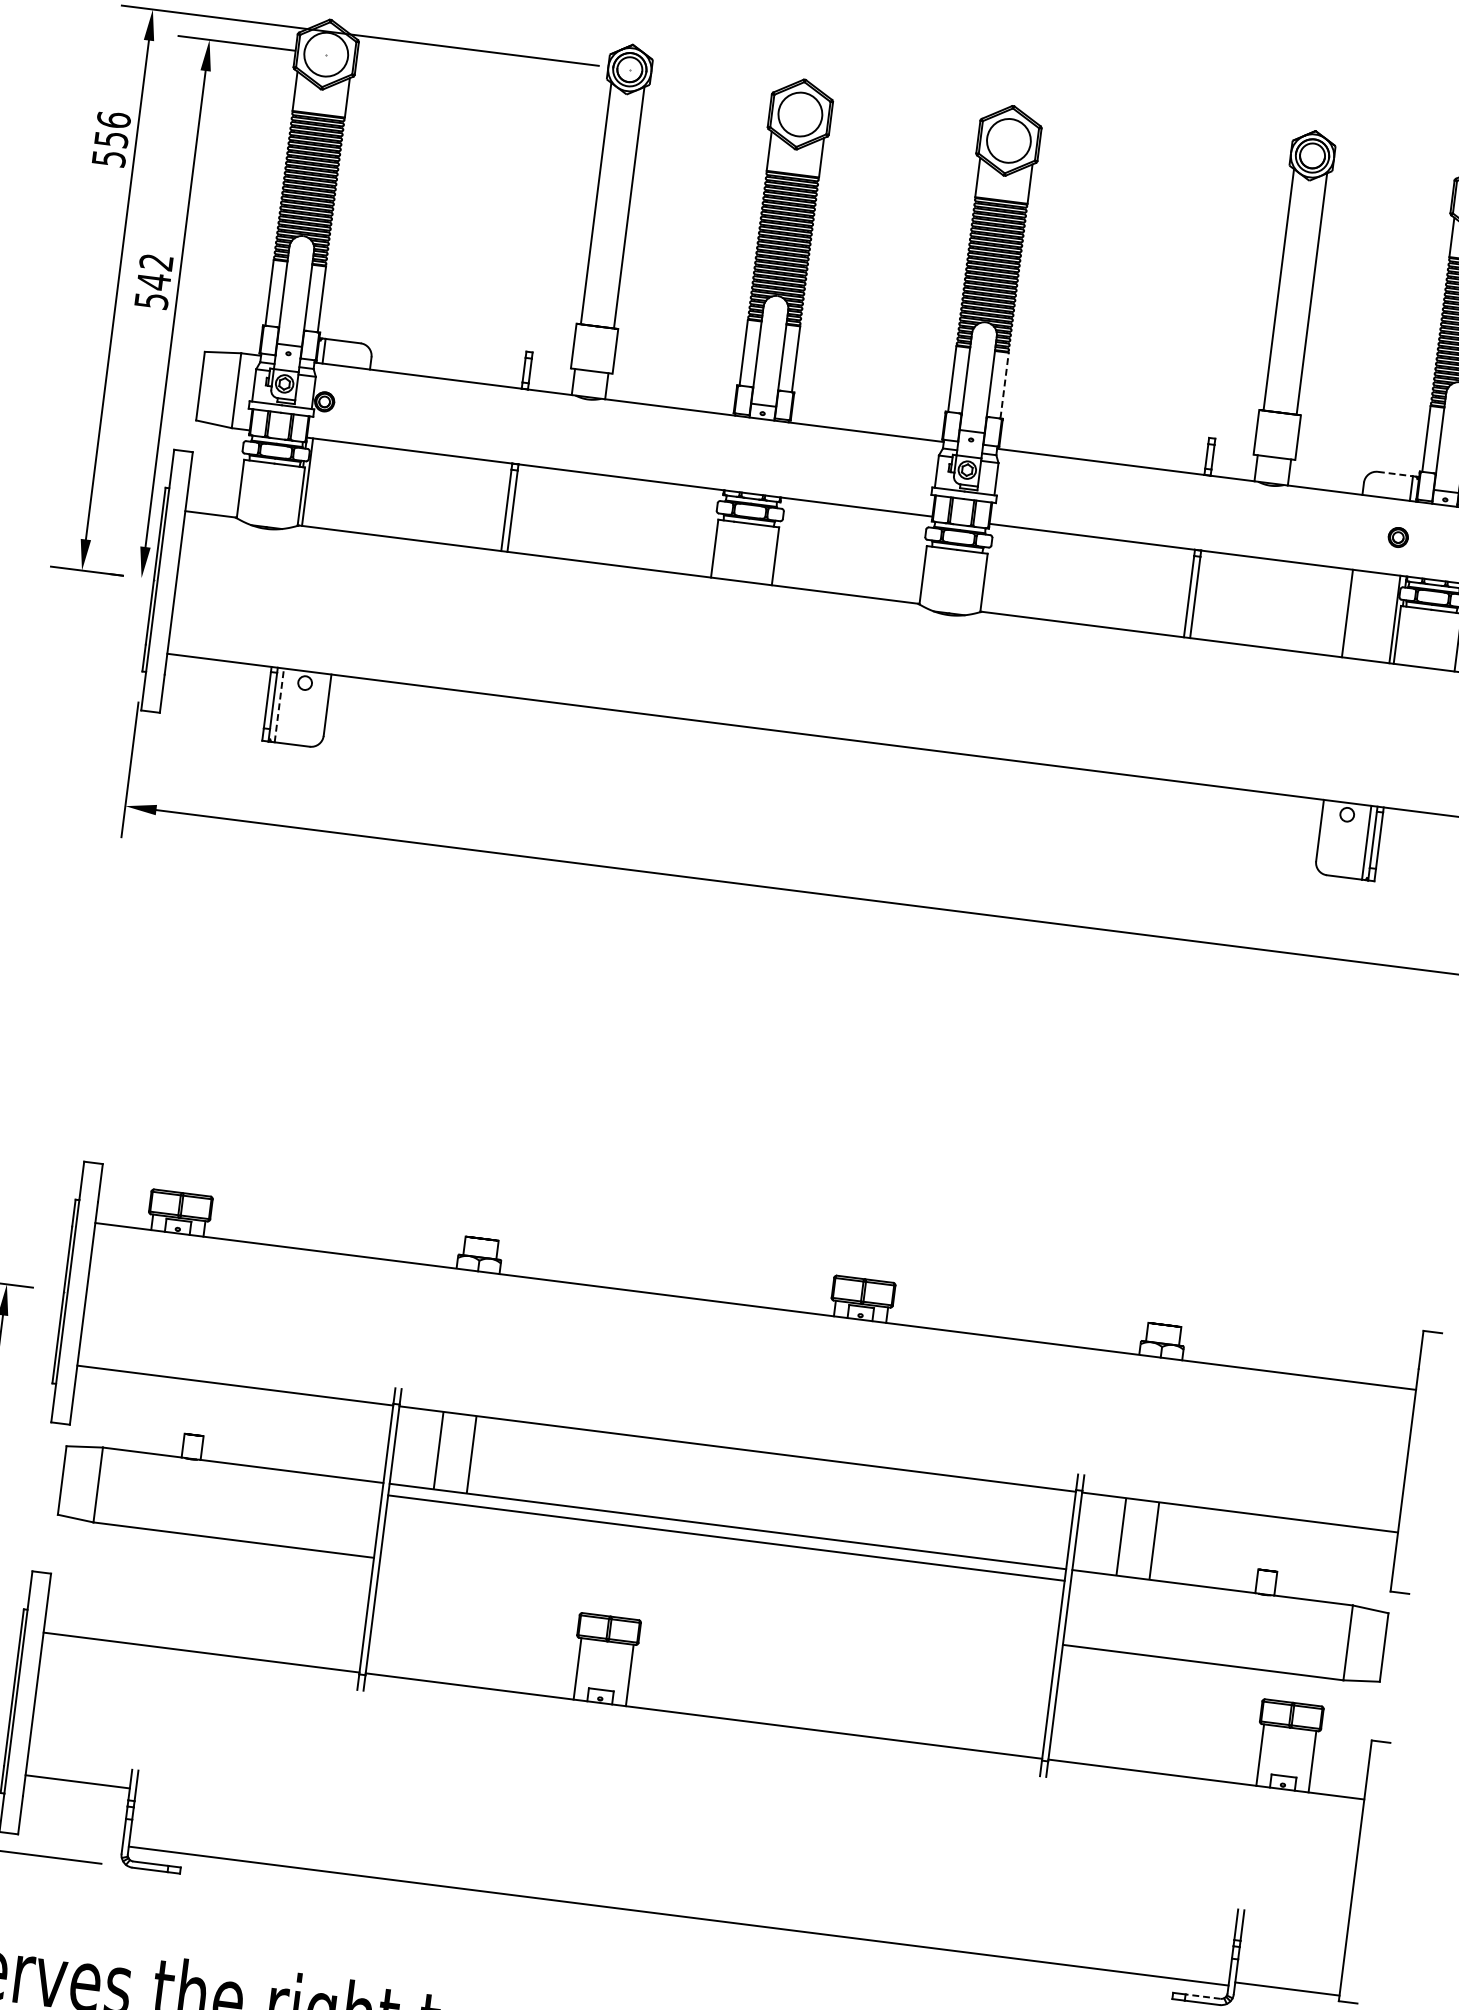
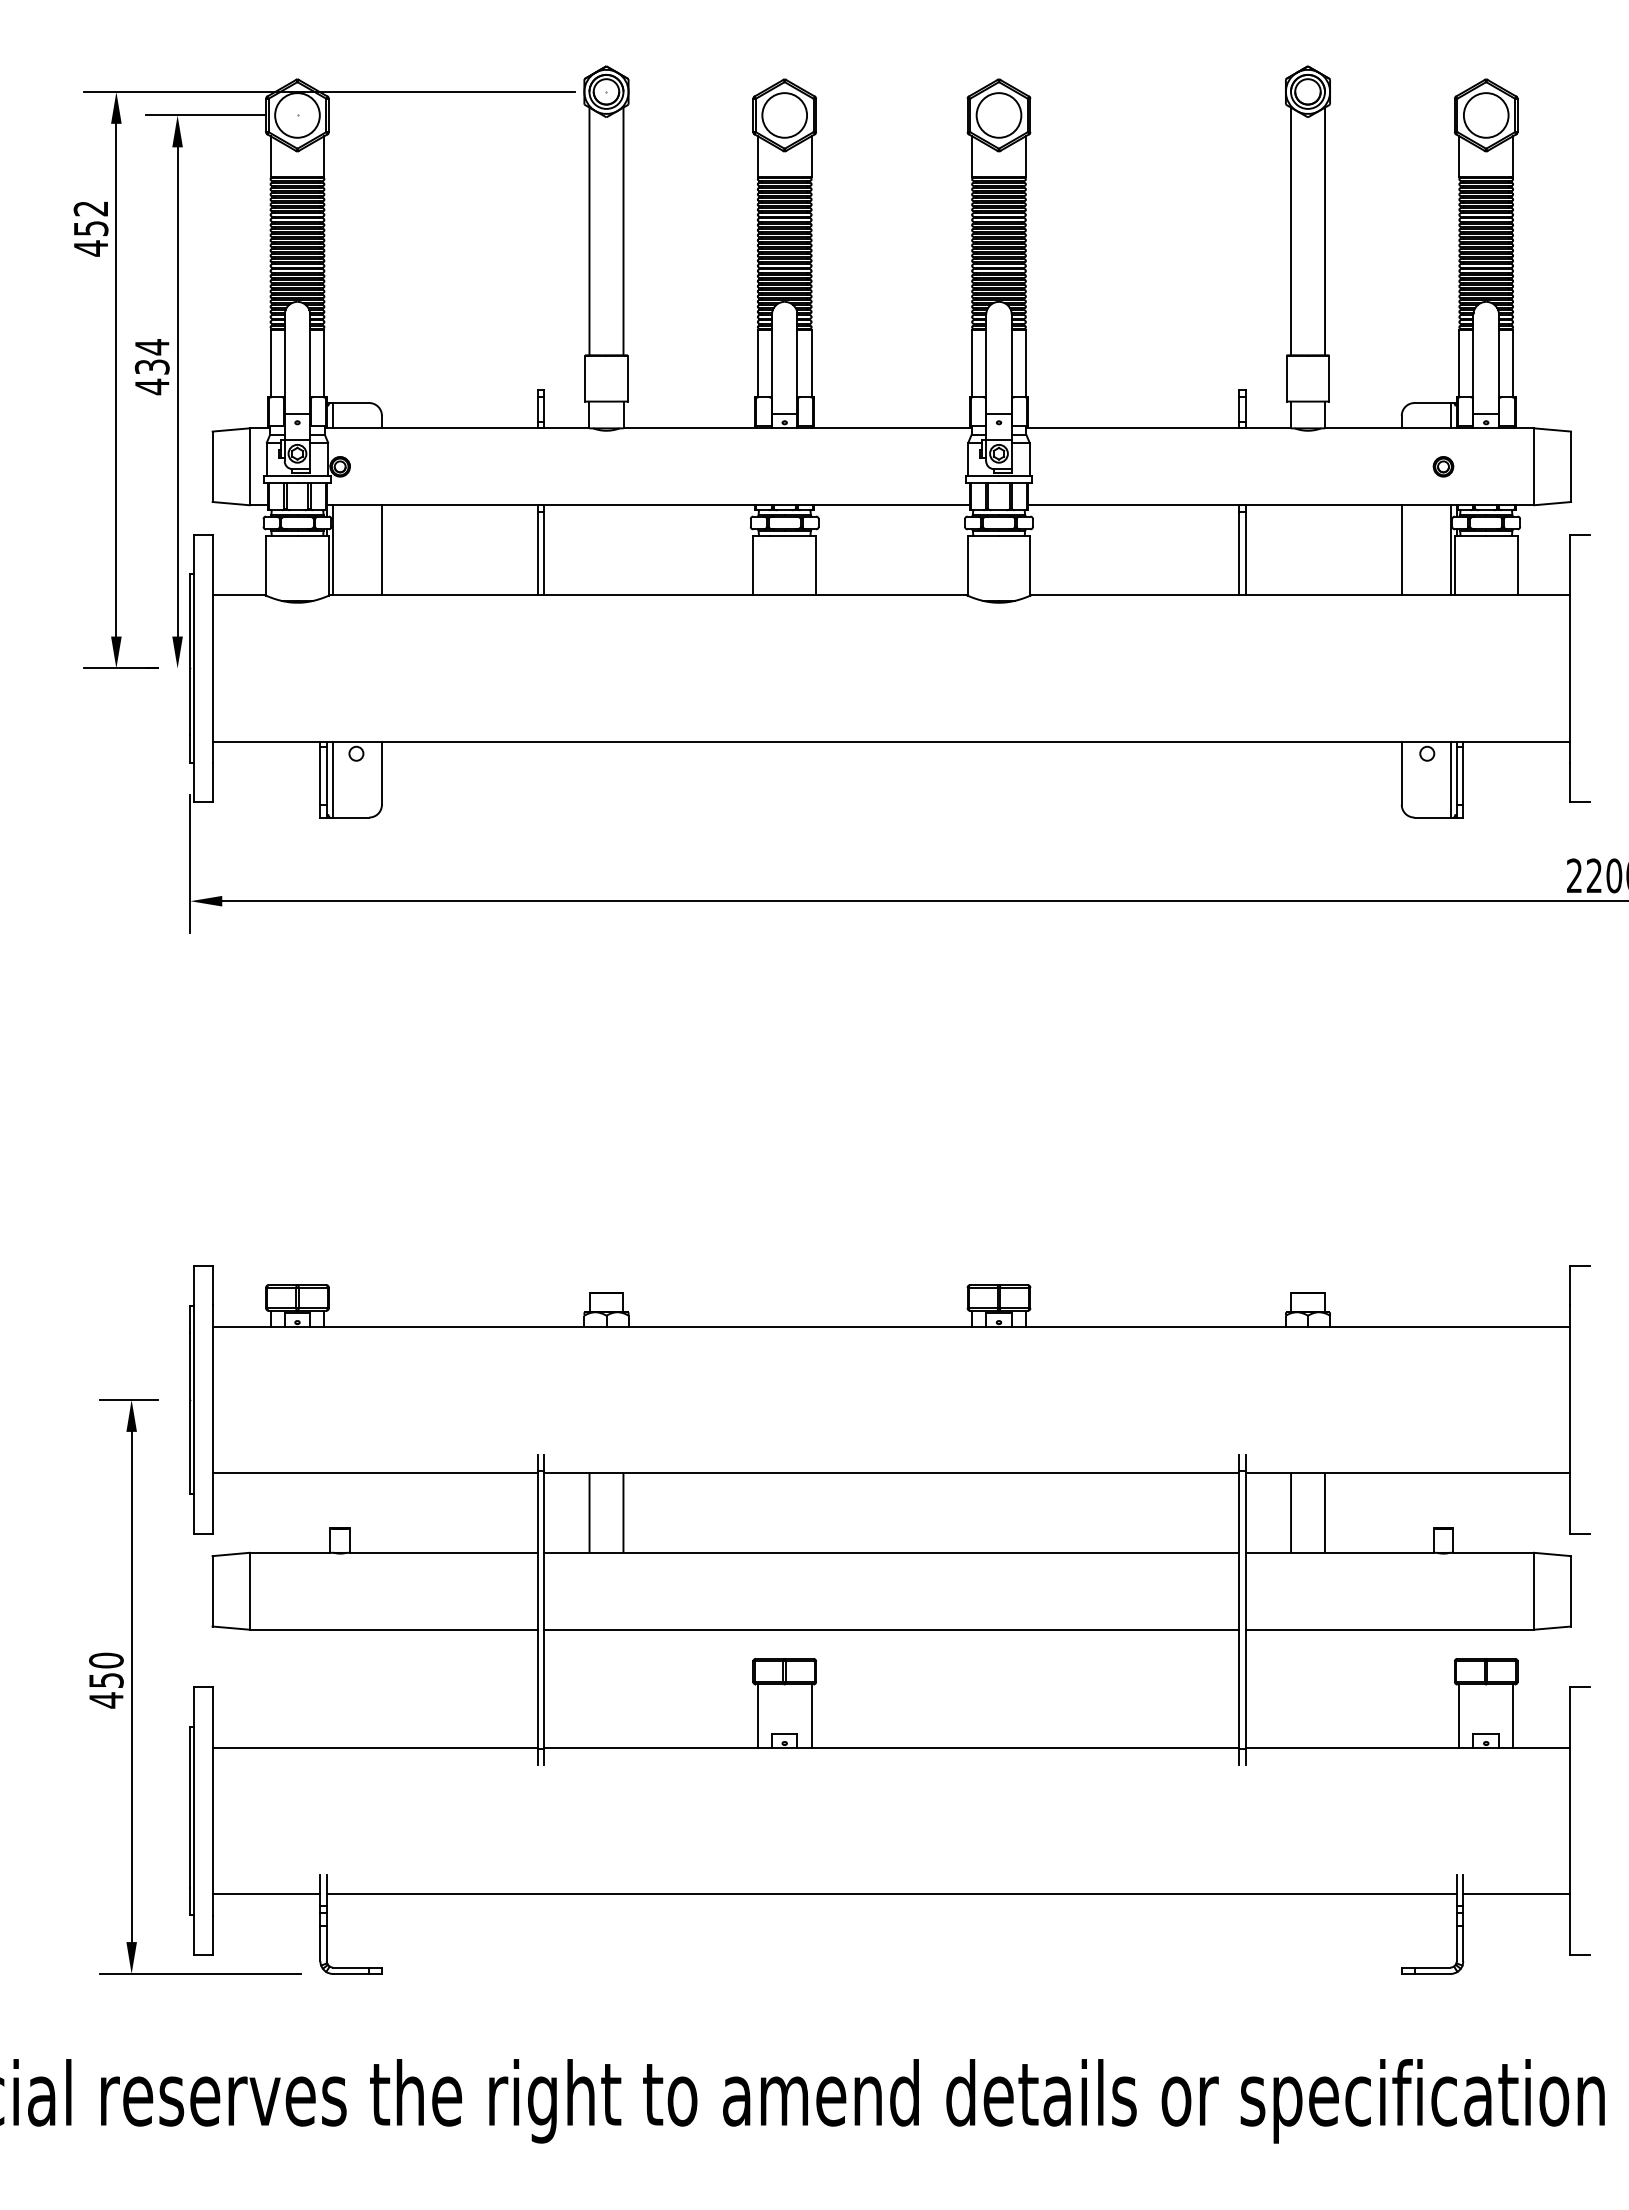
text: (110, 139) -> (90, 228), 556 -> 452
text: (153, 281) -> (151, 367), 542 -> 434
line: (1004, 385) -> (1025, 363), dashed -> solid
line: (1395, 474) -> (1432, 403), dashed -> solid
line: (354, 488) -> (381, 550), added
line: (279, 705) -> (333, 779), dashed -> solid
line: (726, 1537) -> (891, 1629), moved
line: (678, 1916) -> (891, 1894), moved
line: (1287, 1989) -> (1516, 1894), moved
line: (1203, 1996) -> (1432, 1967), dashed -> solid

